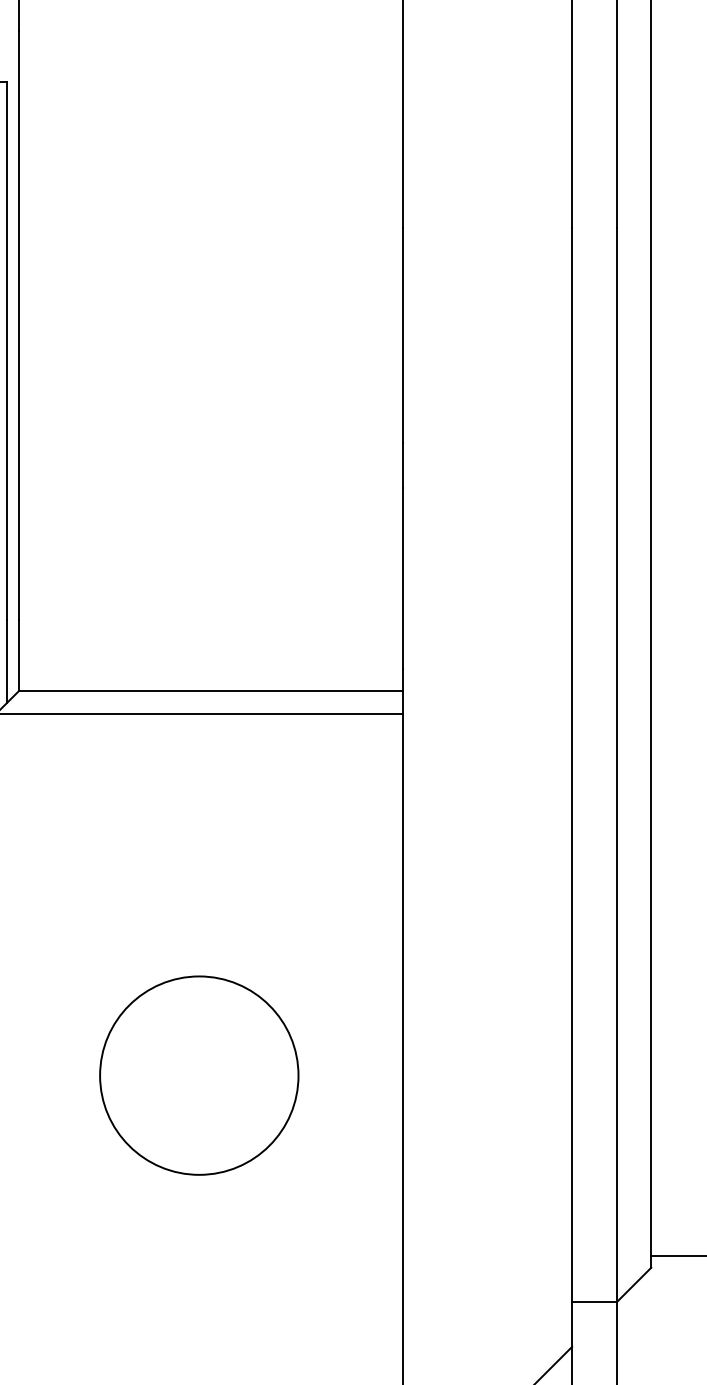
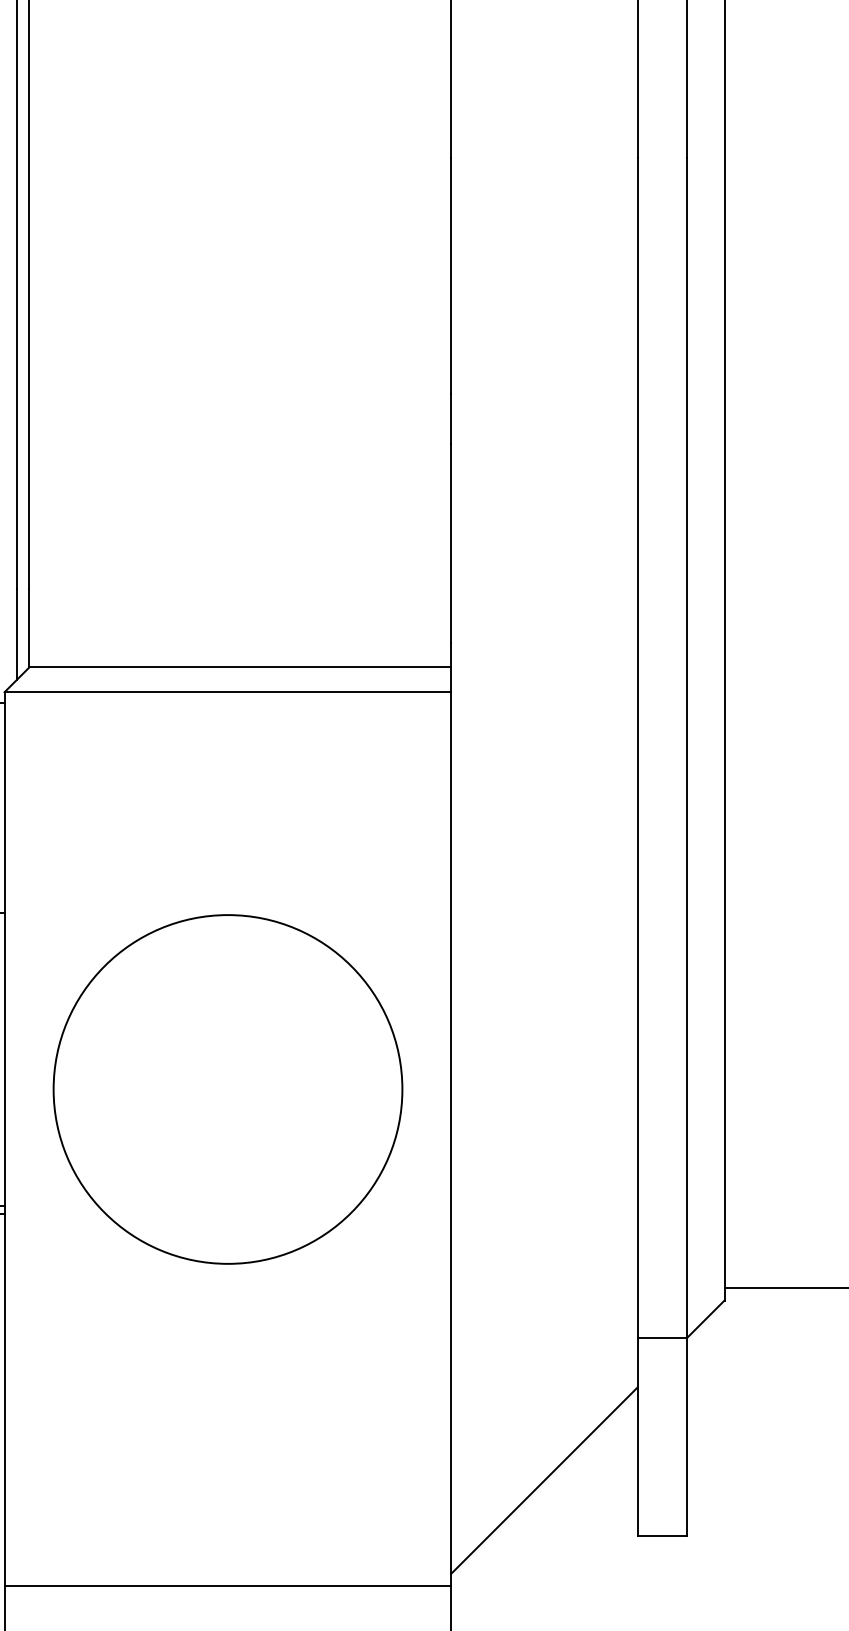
circle: (198, 1075) -> (227, 1089), size x1.6

